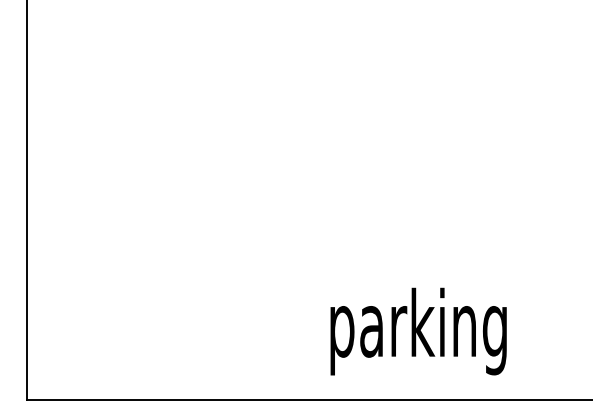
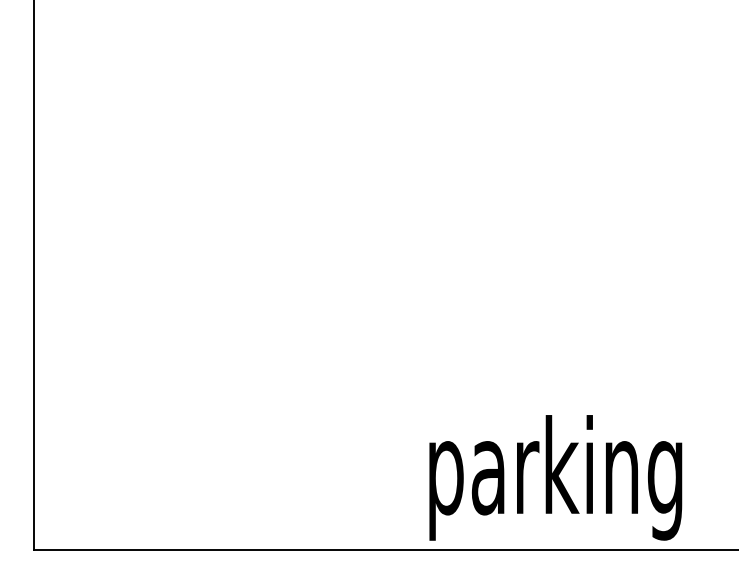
text: (418, 331) -> (555, 477), moved

